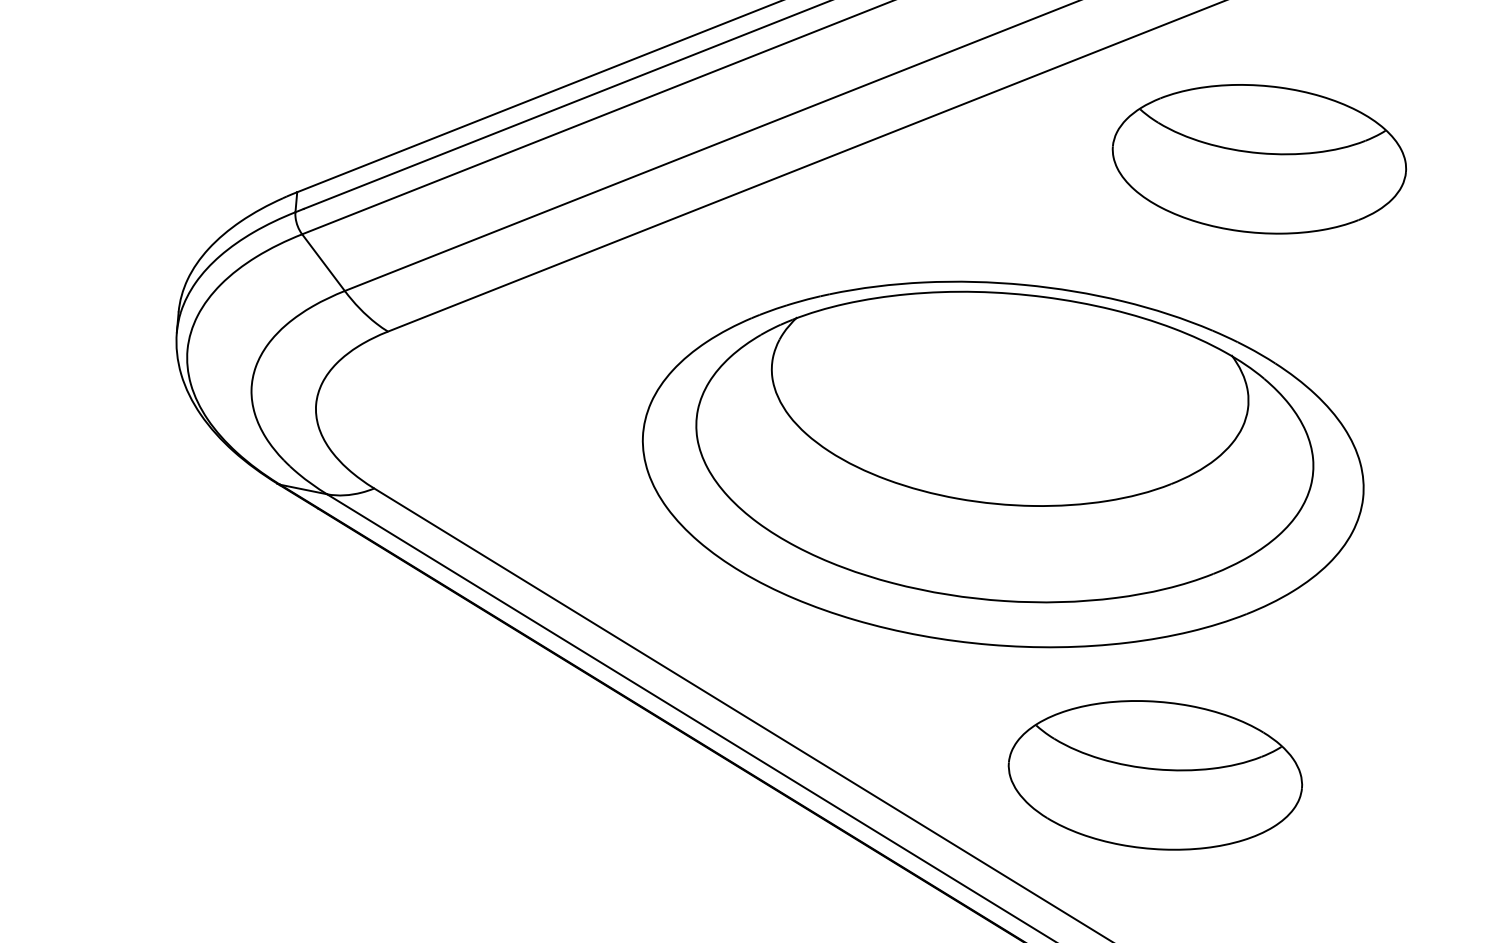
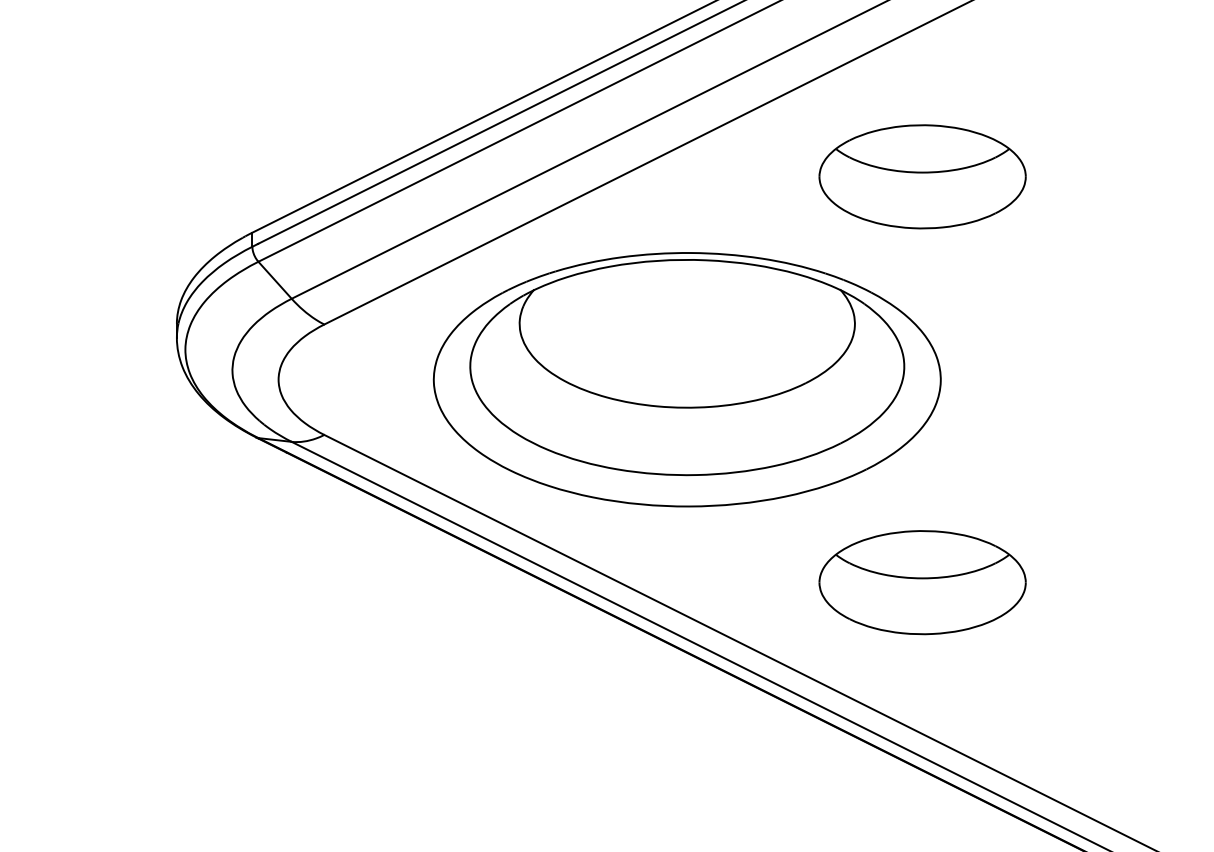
part: (1259, 158) -> (922, 176), moved
part: (1002, 464) -> (686, 379), moved
part: (1155, 775) -> (922, 582), moved

